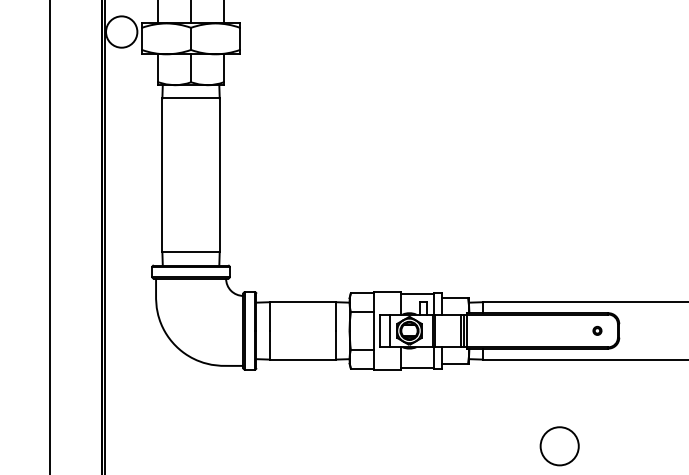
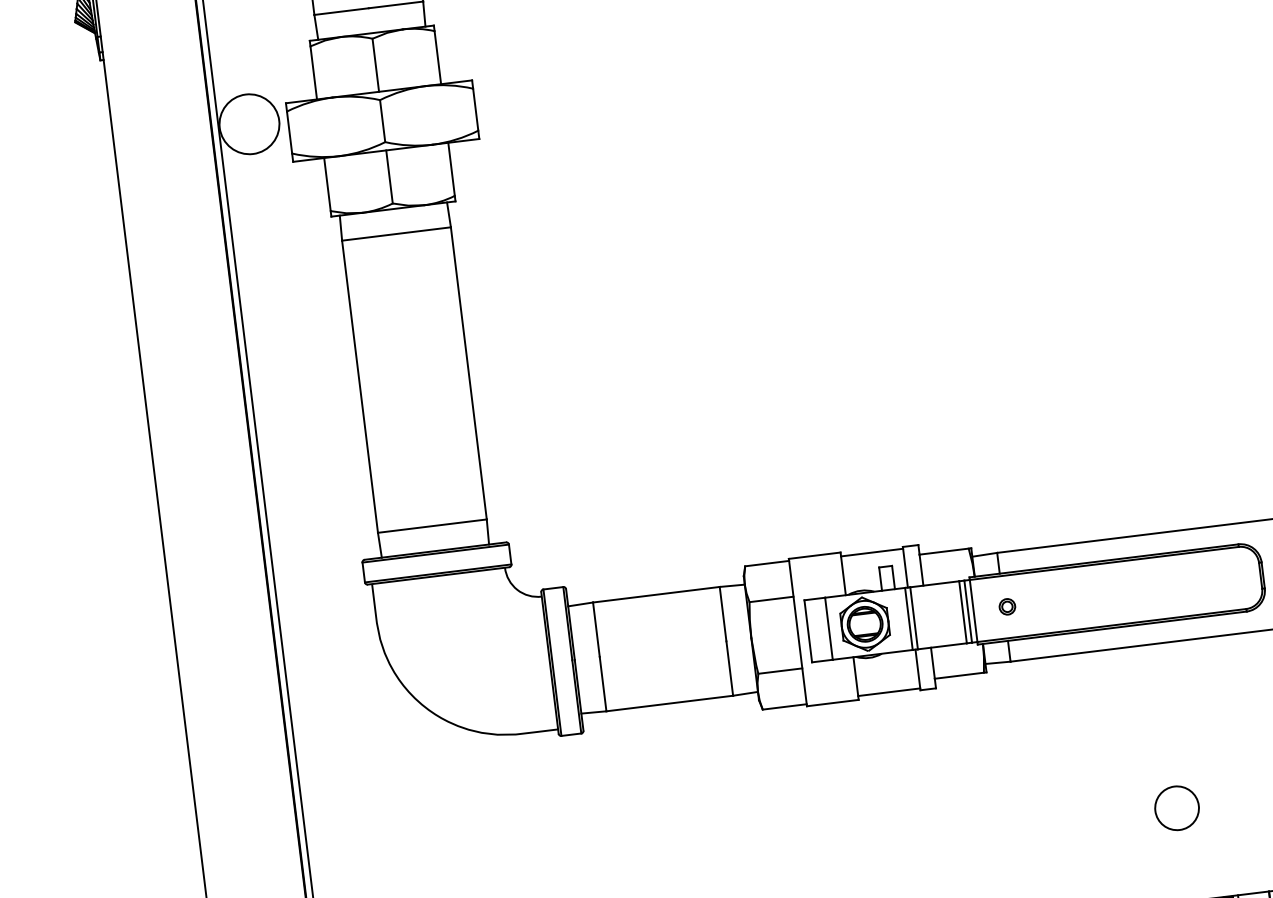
part: (597, 330) -> (1007, 606), moved
circle: (559, 446) -> (1176, 808), size x0.6

